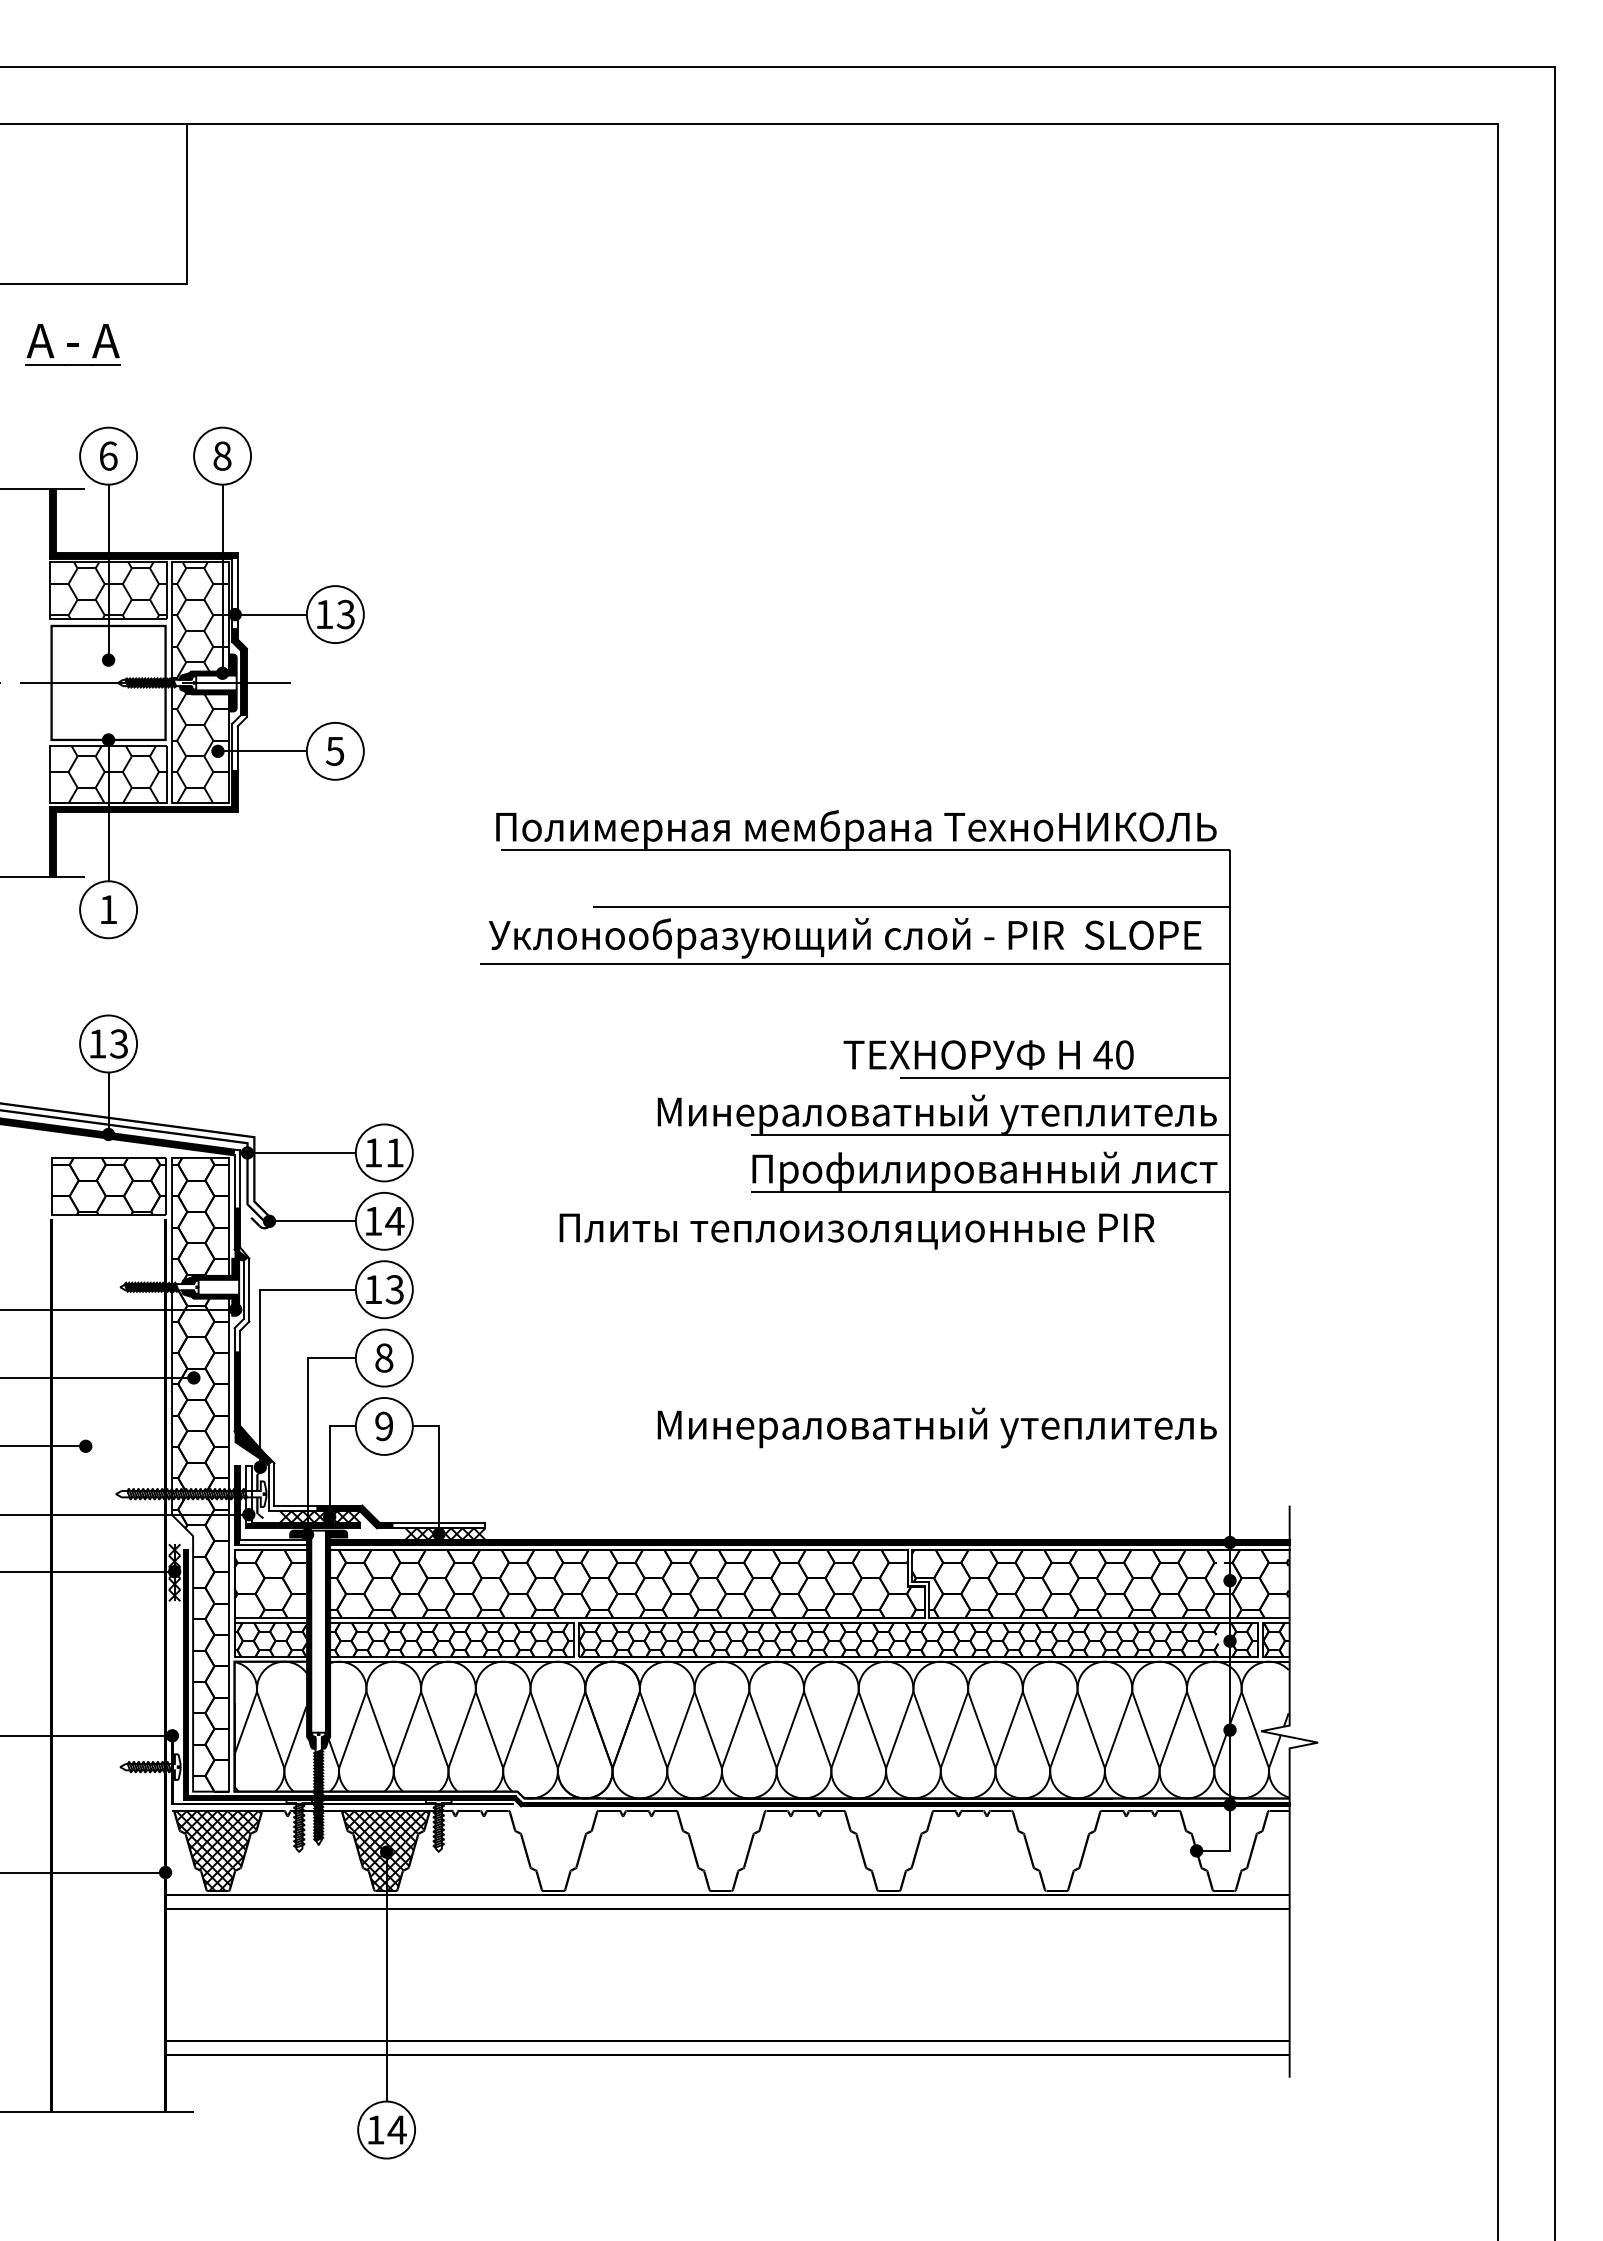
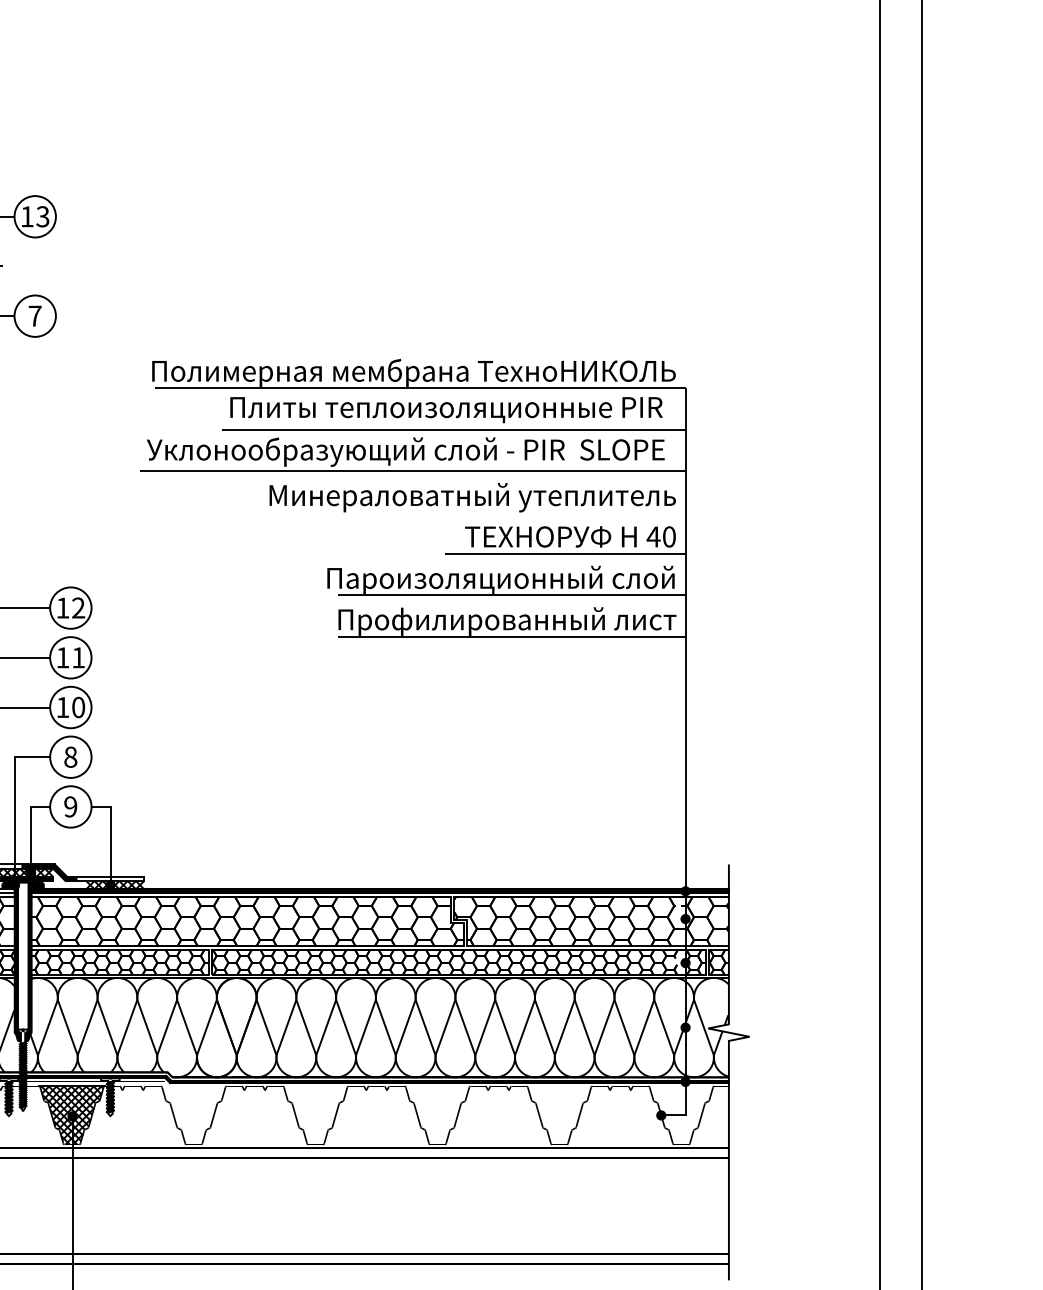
text: (334, 751) -> (34, 316), 5 -> 7
text: (988, 1054) -> (570, 536), moved
text: (936, 1113) -> (472, 579), Минераловатный утеплитель -> Пароизоляционный слой
text: (394, 1152) -> (78, 607), 11 -> 12
text: (394, 1221) -> (78, 657), 14 -> 11
text: (856, 1231) -> (446, 410), moved
text: (394, 1289) -> (78, 707), 13 -> 10
text: (936, 1427) -> (472, 497), moved

